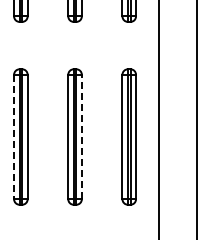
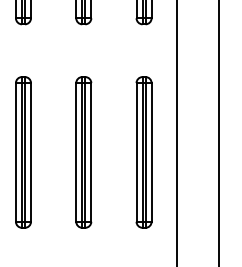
line: (81, 136) -> (90, 151), dashed -> solid
line: (14, 137) -> (16, 152), dashed -> solid

